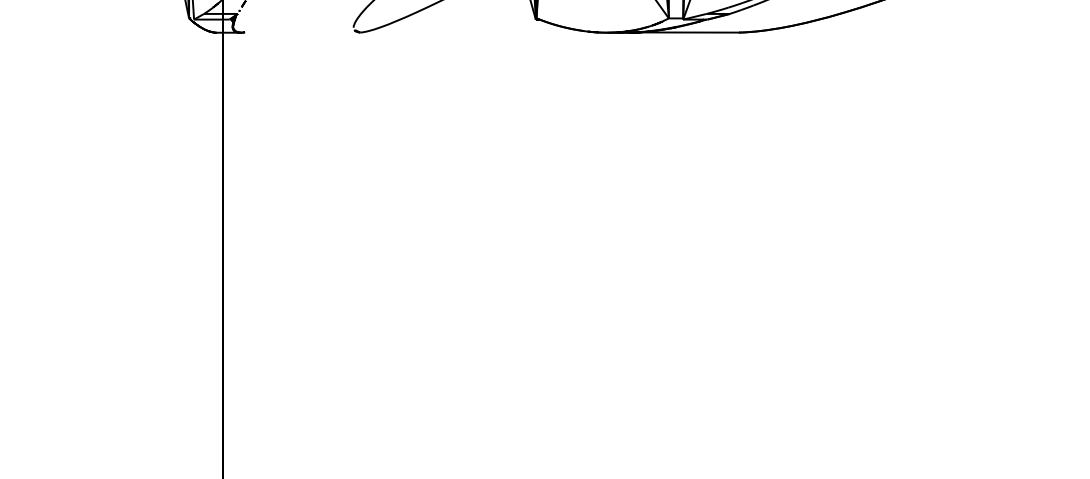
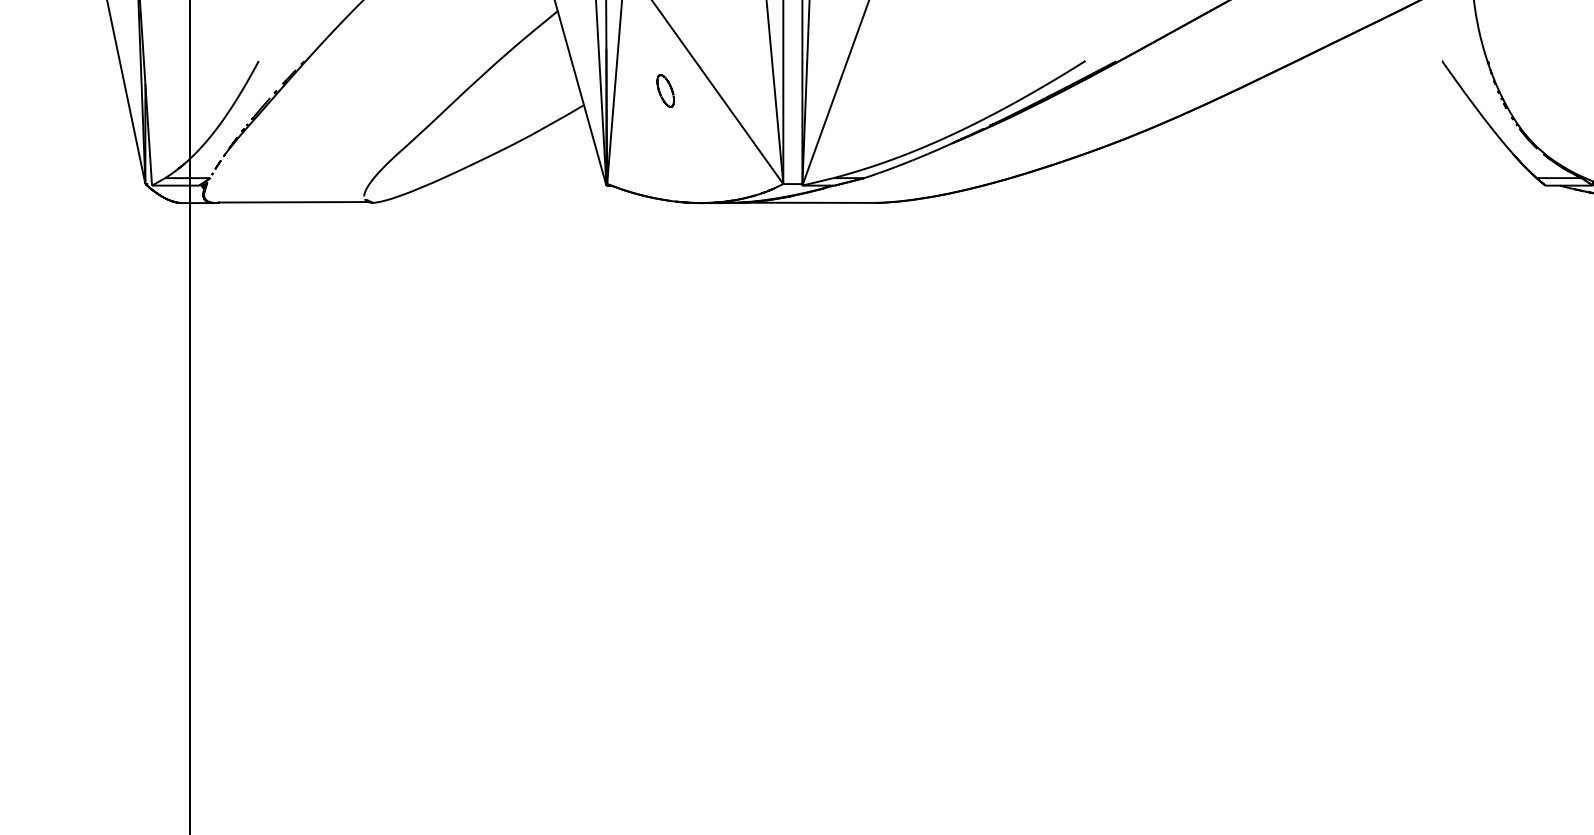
line: (300, 32) -> (293, 202), added

